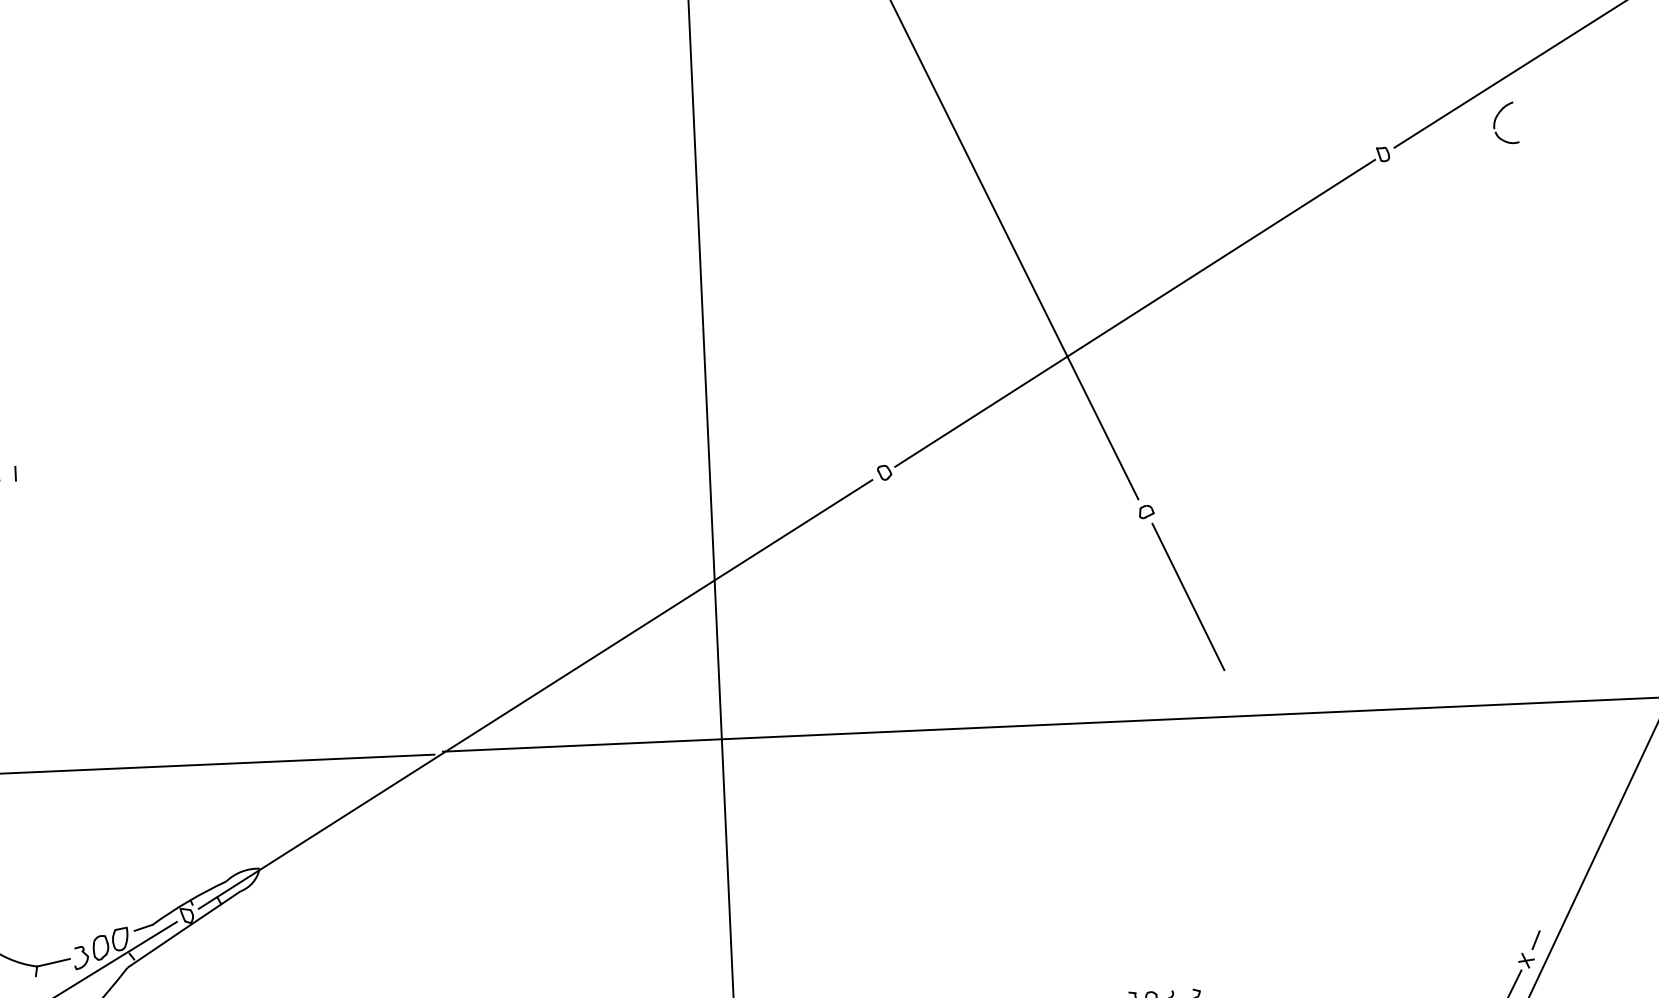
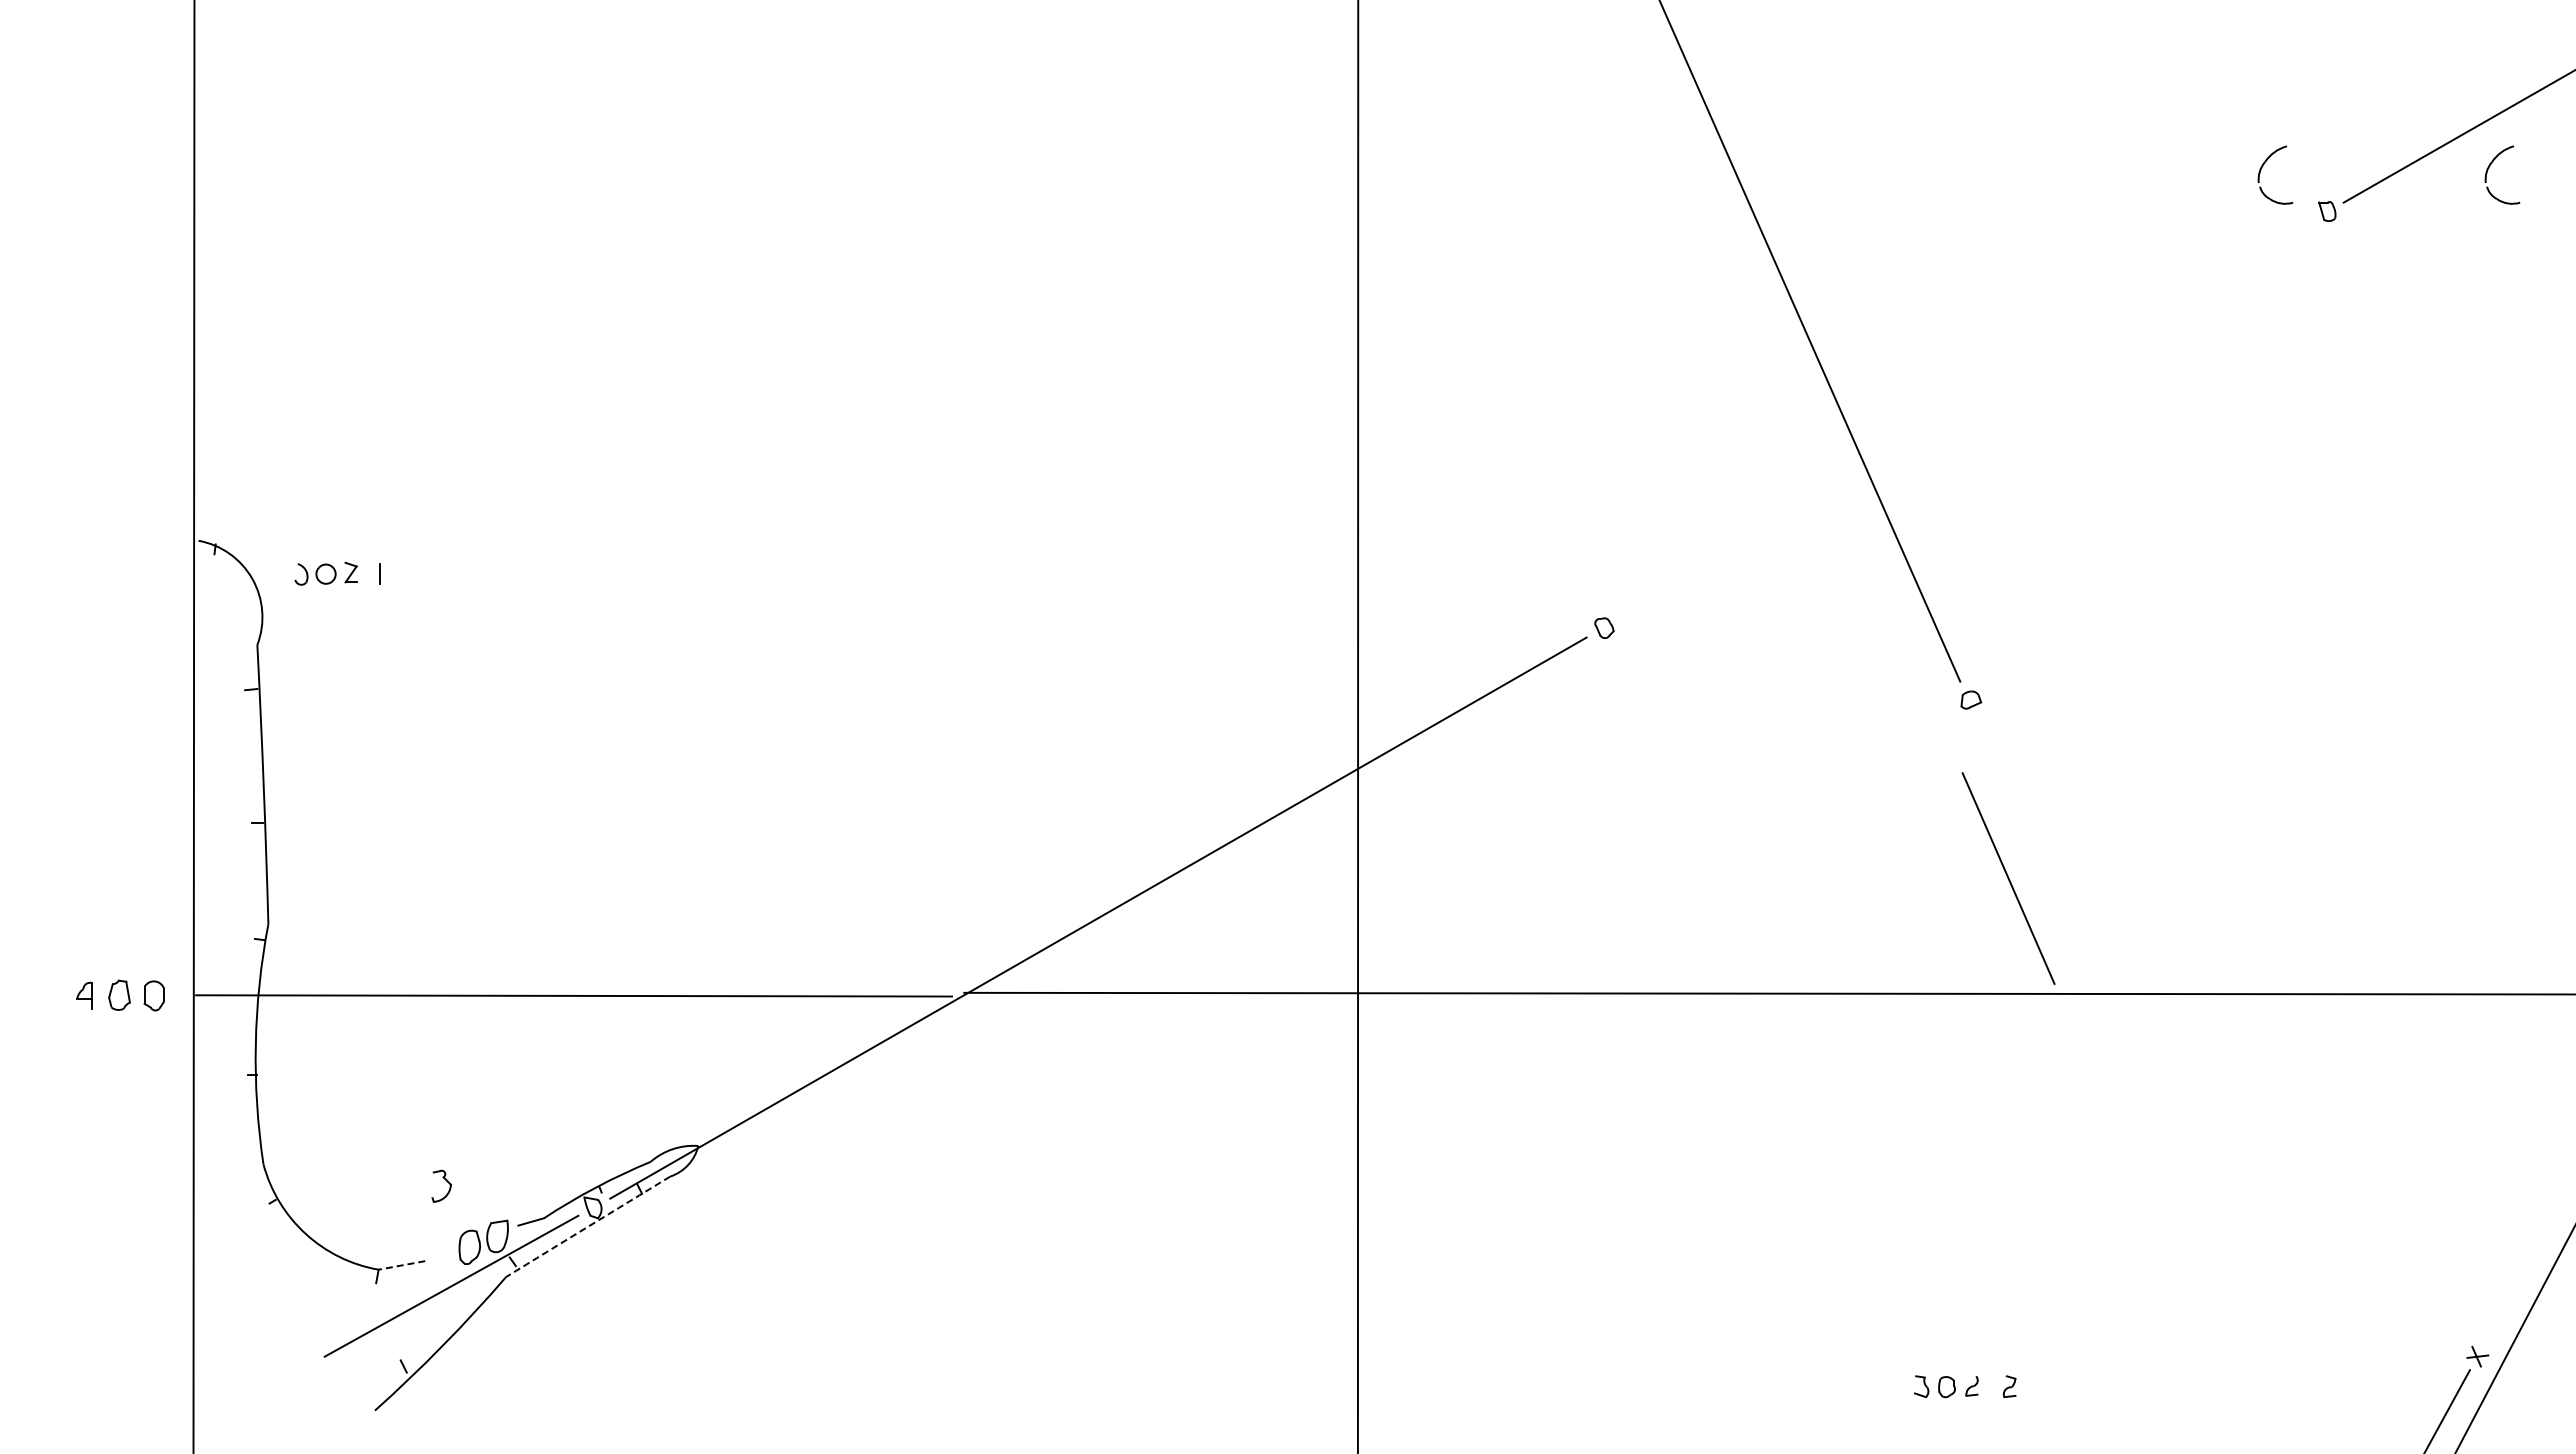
part: (1335, 126) -> (2262, 168), added
line: (1135, 313) -> (1967, 419), removed
line: (1188, 596) -> (2008, 878), moved
arc: (184, 929) -> (588, 1226), solid -> dashed
line: (1536, 940) -> (2492, 1328), removed
part: (84, 953) -> (445, 1180), moved
line: (53, 962) -> (401, 1265), solid -> dashed

